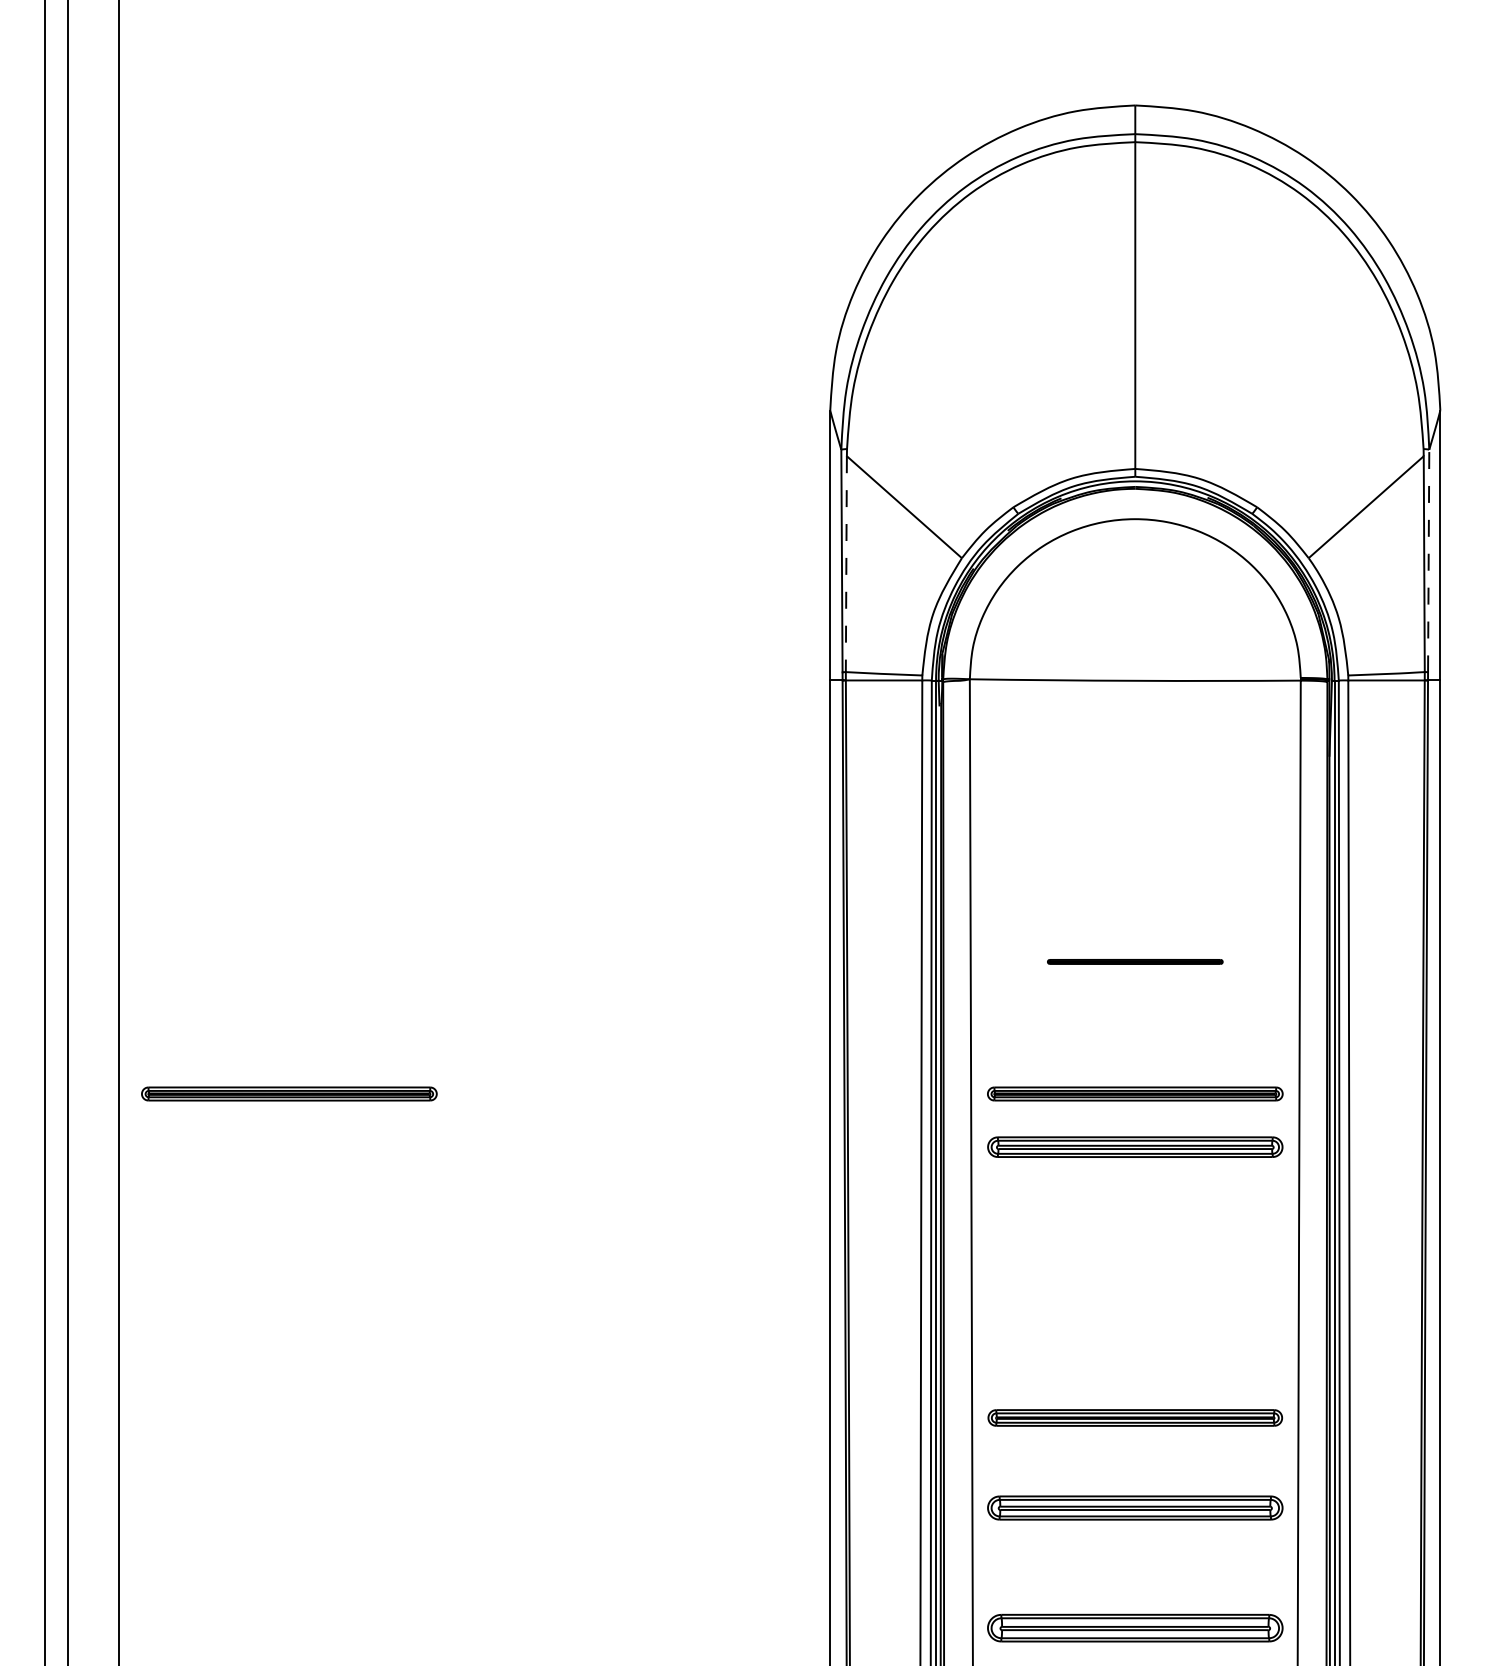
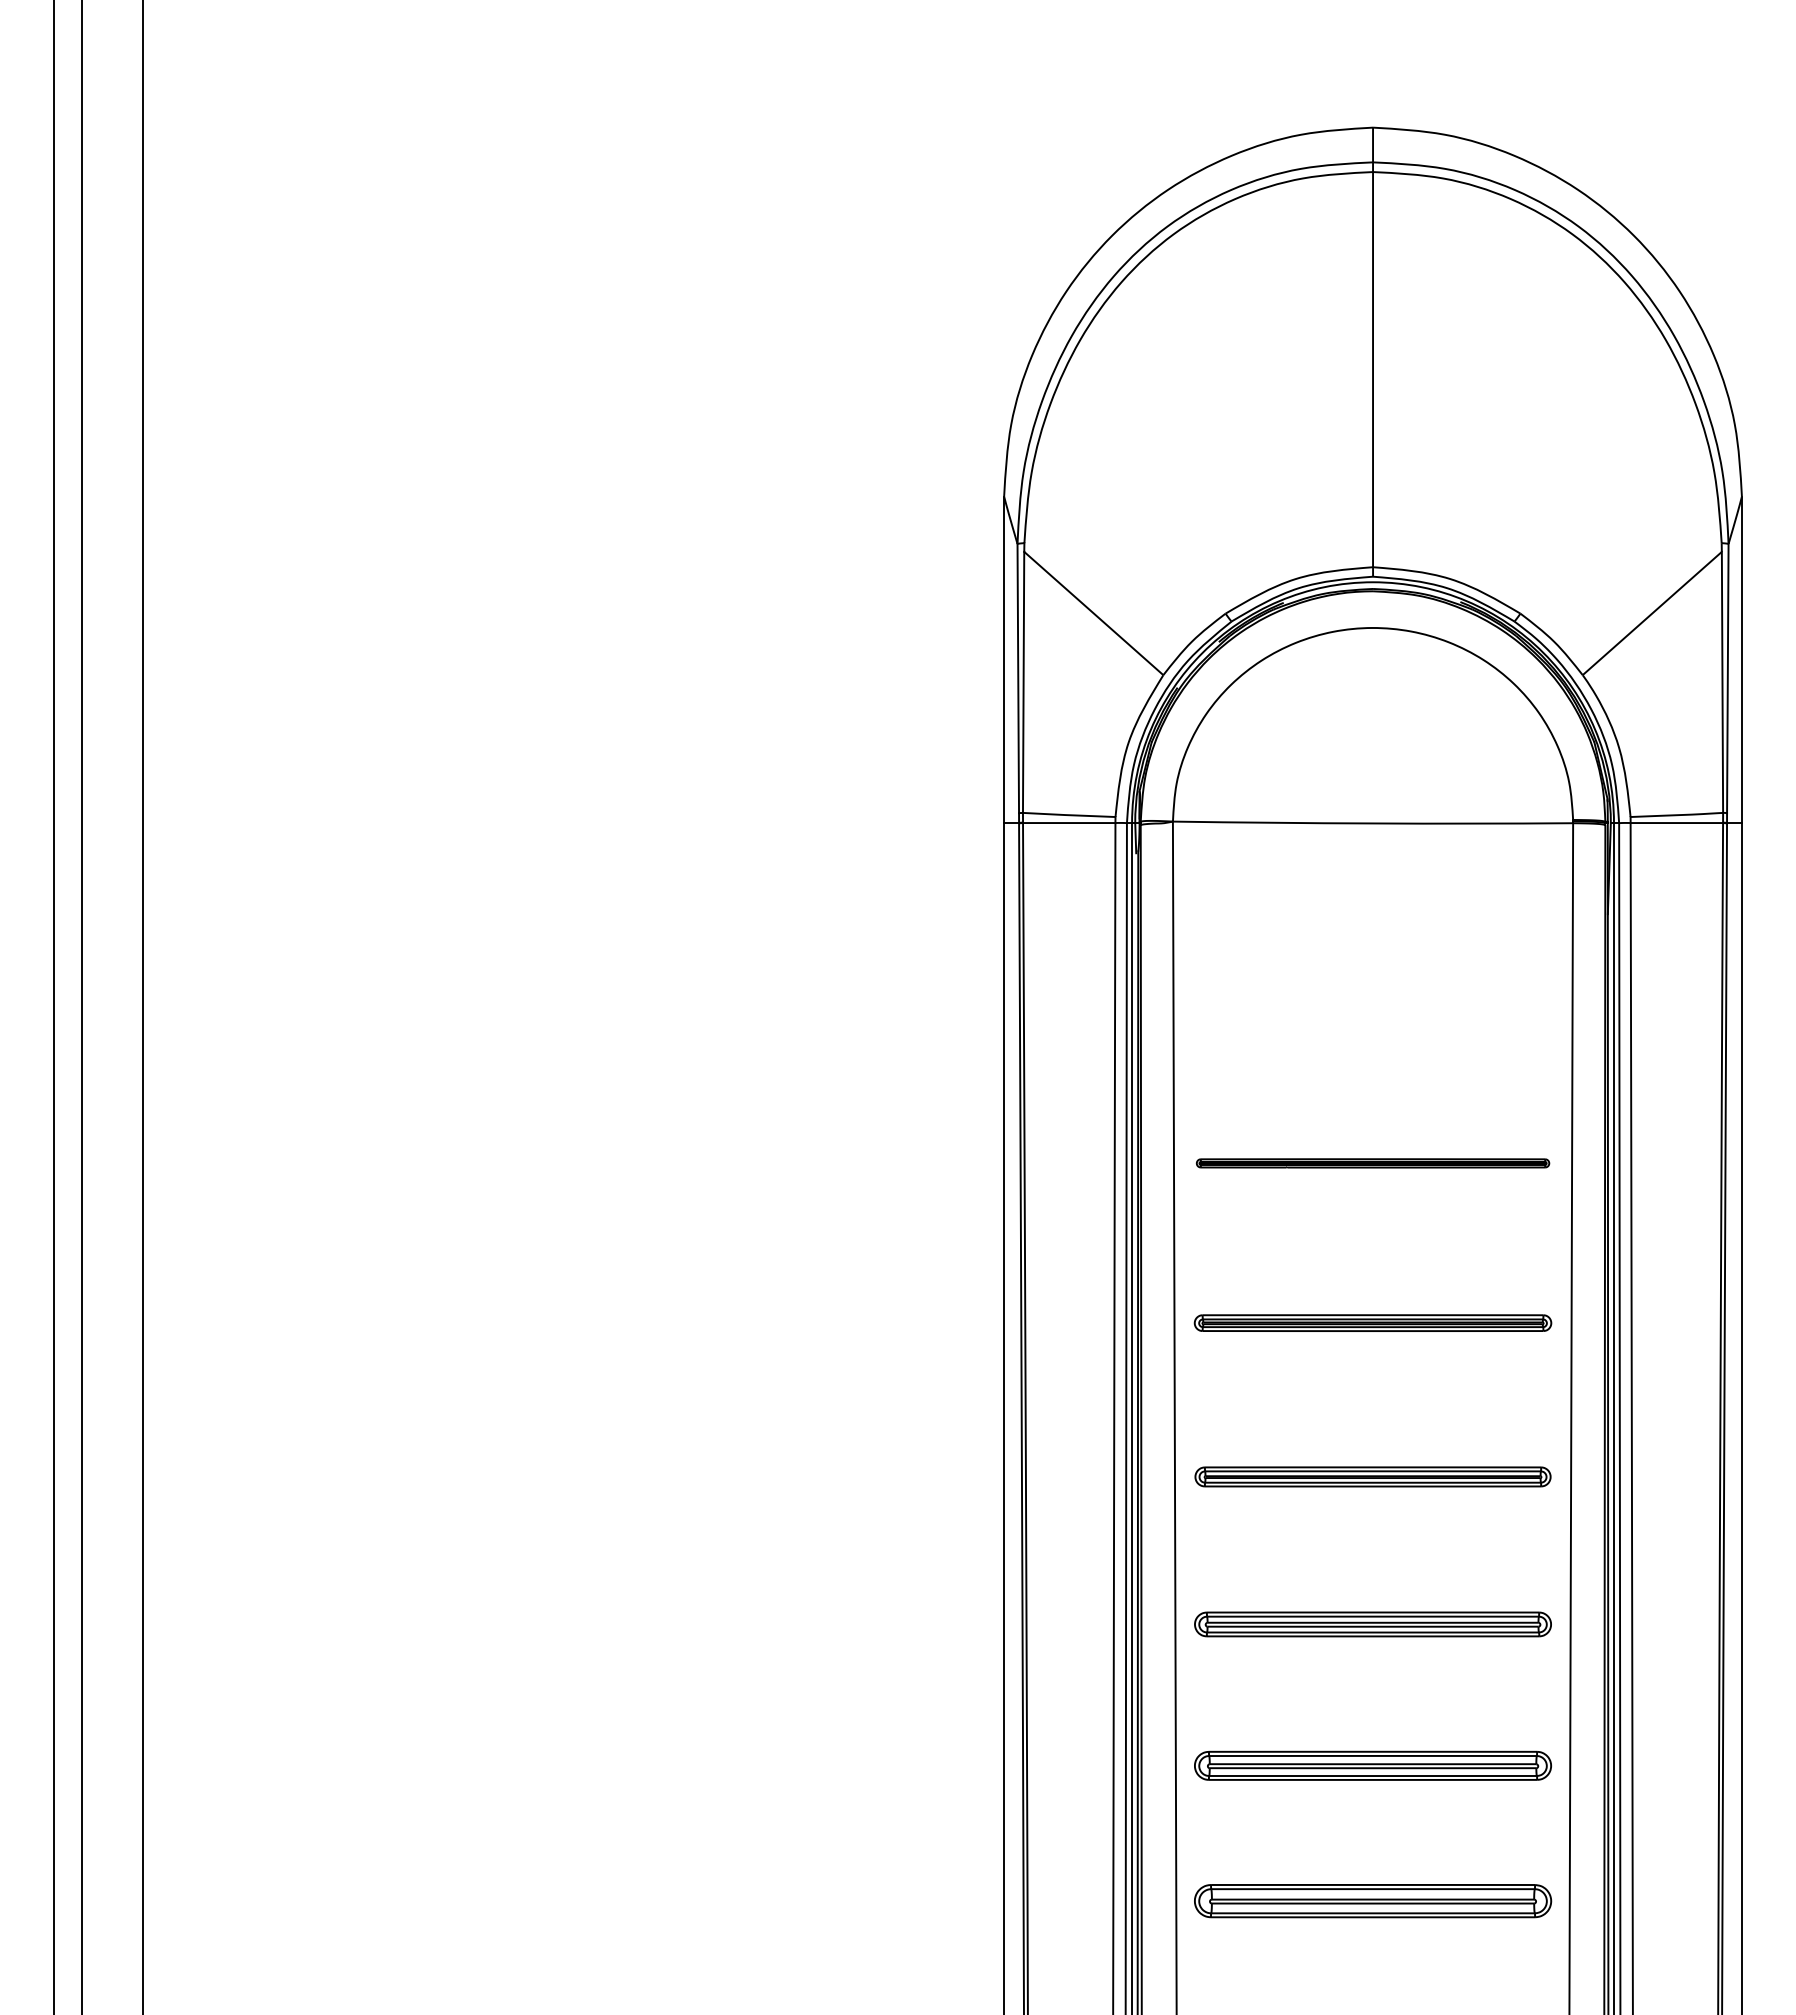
line: (1428, 560) -> (1727, 678), dashed -> solid
line: (846, 564) -> (1023, 682), dashed -> solid
part: (1134, 961) -> (1372, 1163), size x1.67
part: (288, 1093) -> (349, 1322), removed
part: (1134, 1147) -> (1372, 1624), moved
part: (1134, 1417) -> (1372, 1476), moved
part: (1134, 1507) -> (1372, 1765), moved
part: (1135, 1628) -> (1373, 1901), moved

